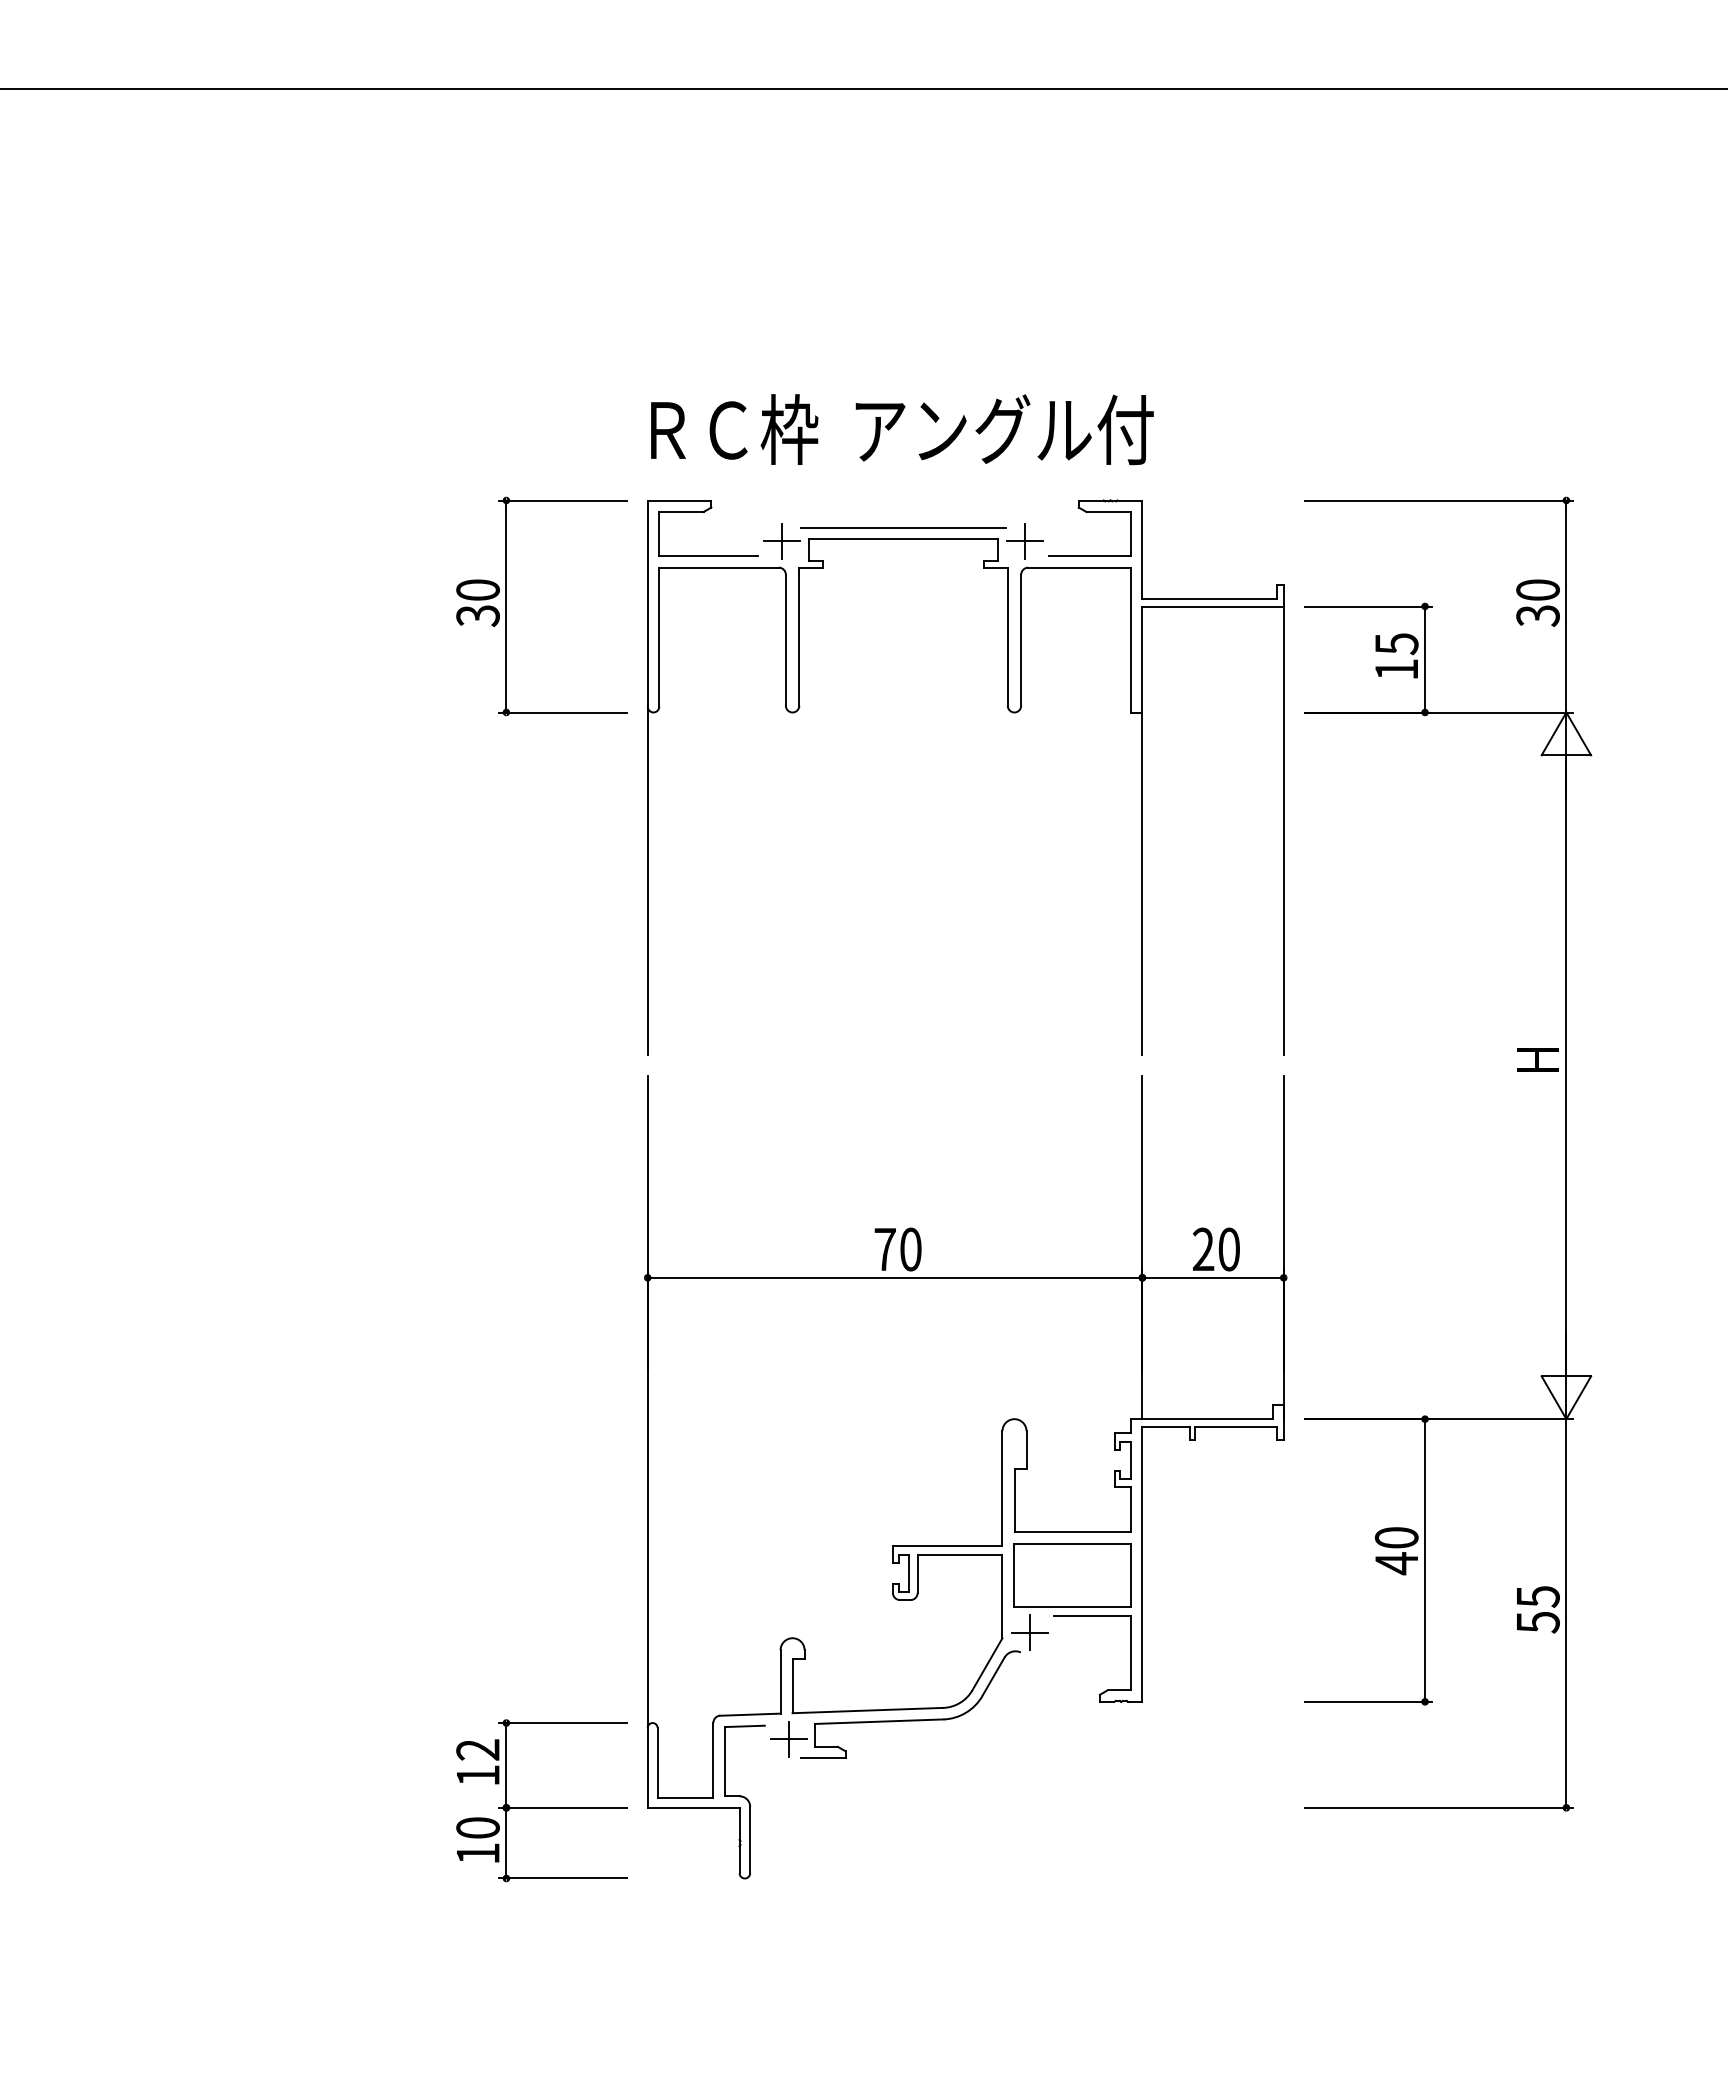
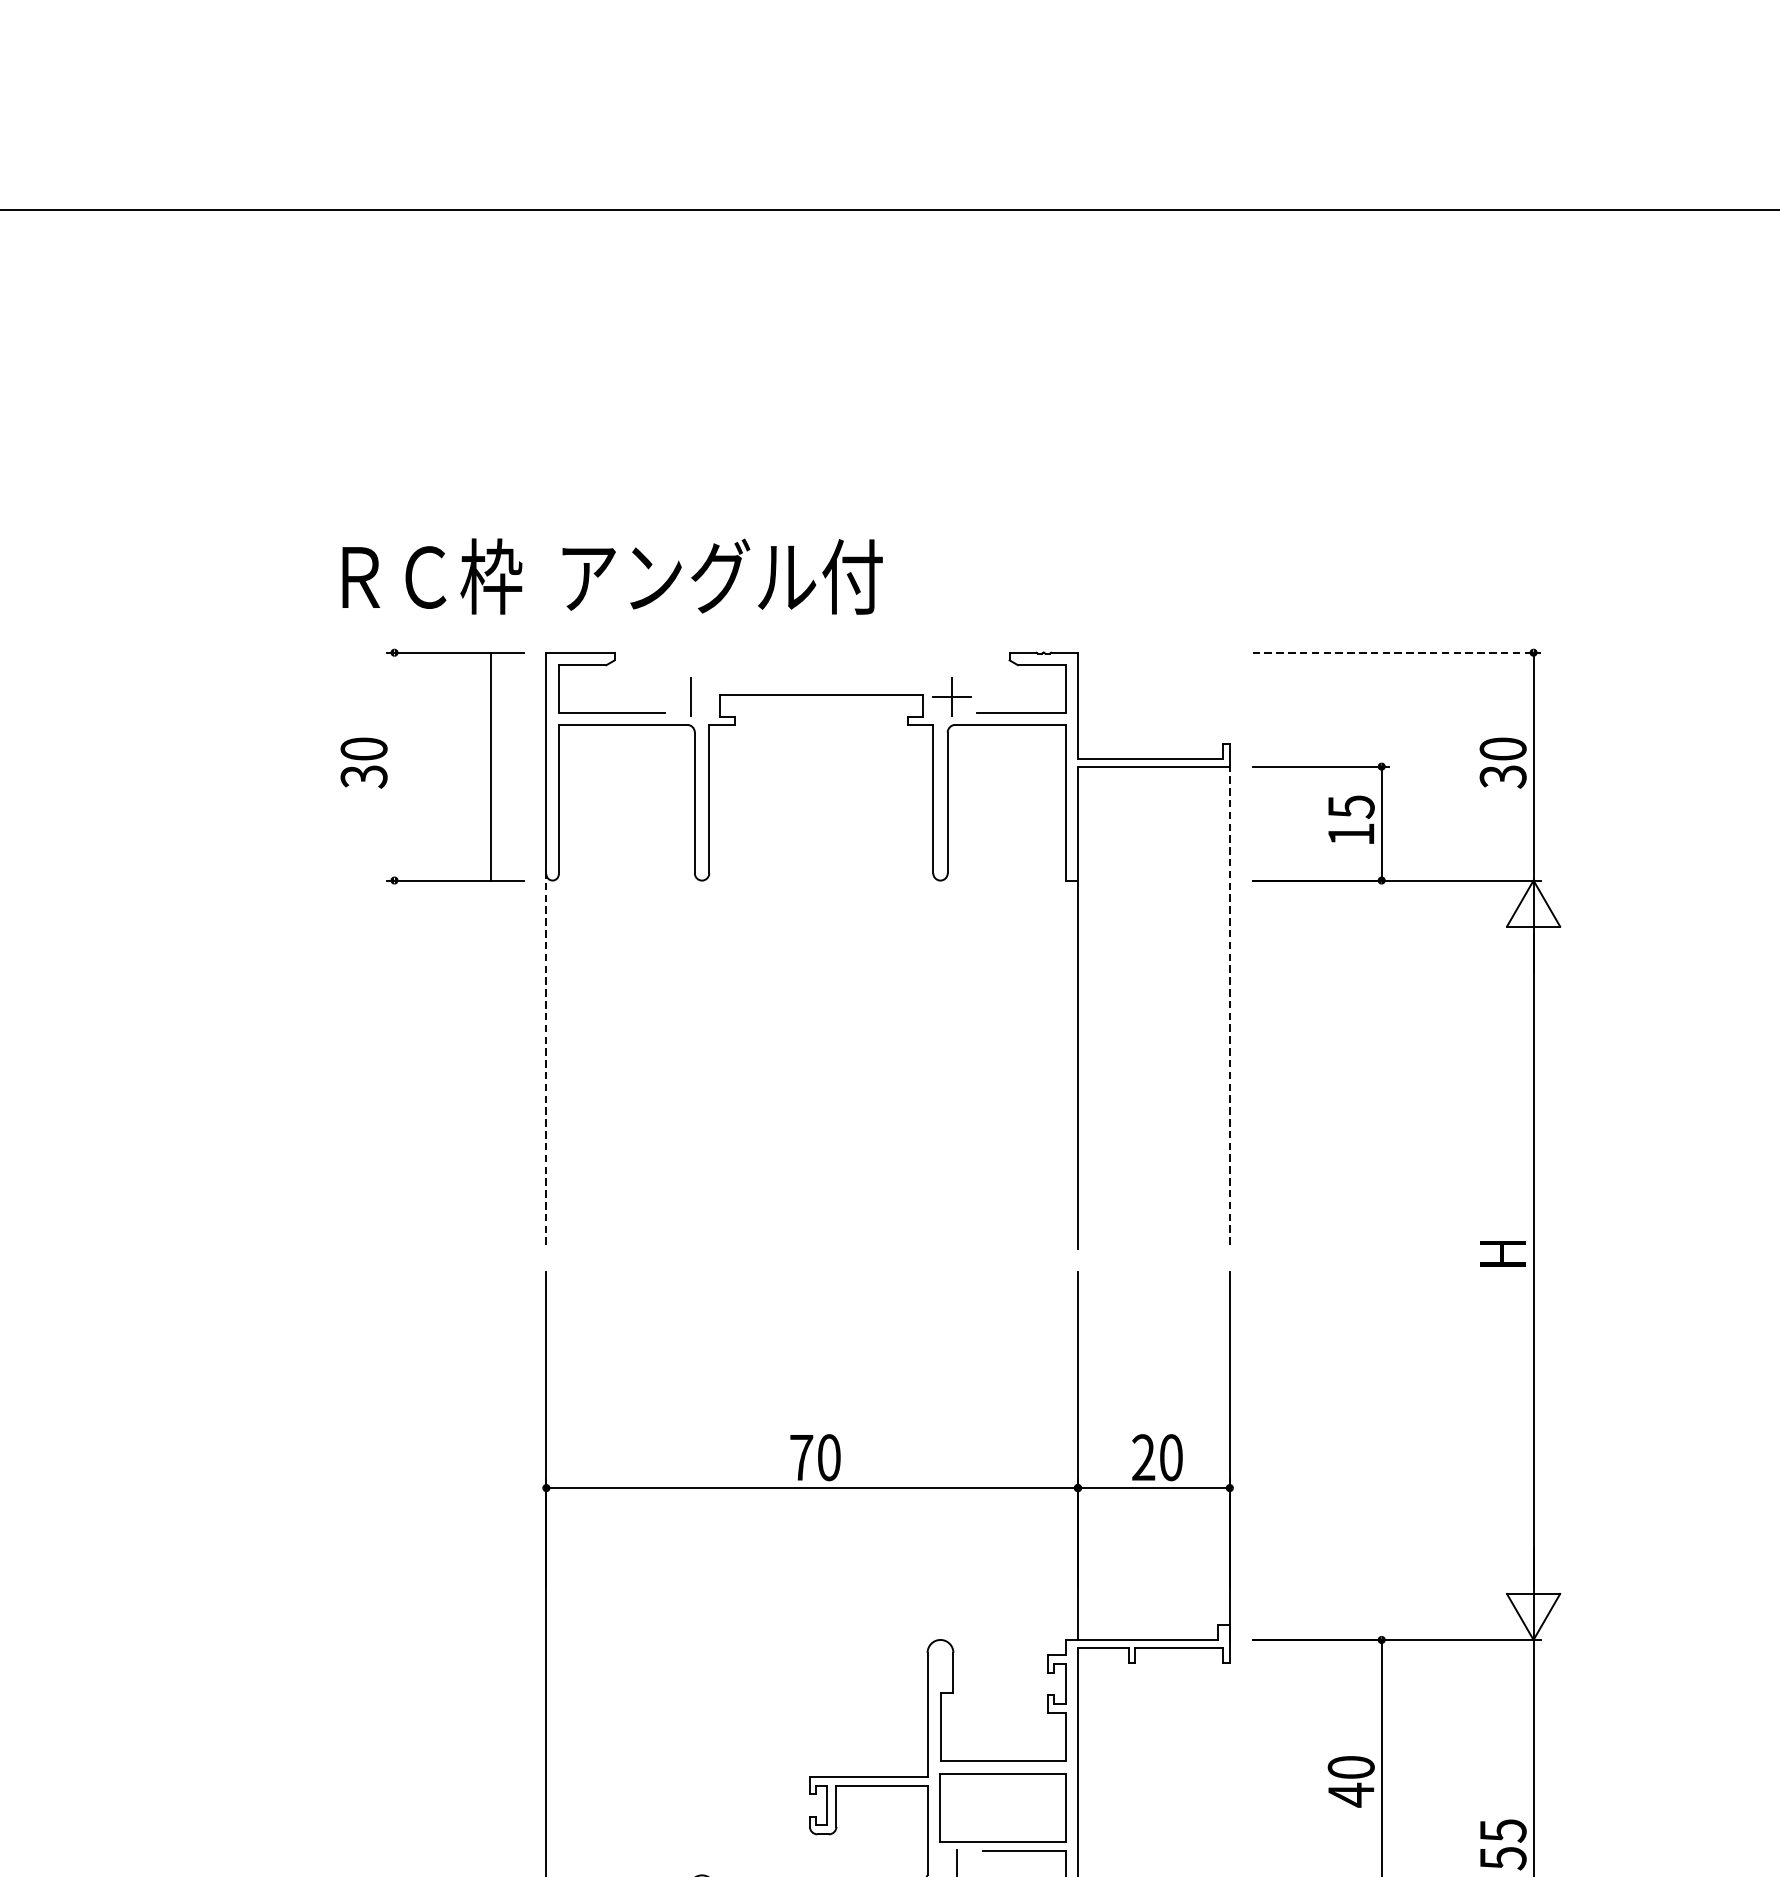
text: (902, 429) -> (612, 576), moved
line: (1439, 500) -> (1397, 652), solid -> dashed
line: (903, 527) -> (821, 681), removed
line: (781, 541) -> (690, 696), removed
line: (506, 606) -> (491, 766), moved
line: (1283, 830) -> (1229, 1007), solid -> dashed
line: (647, 879) -> (546, 1060), solid -> dashed
line: (1029, 1632) -> (956, 1869), removed

